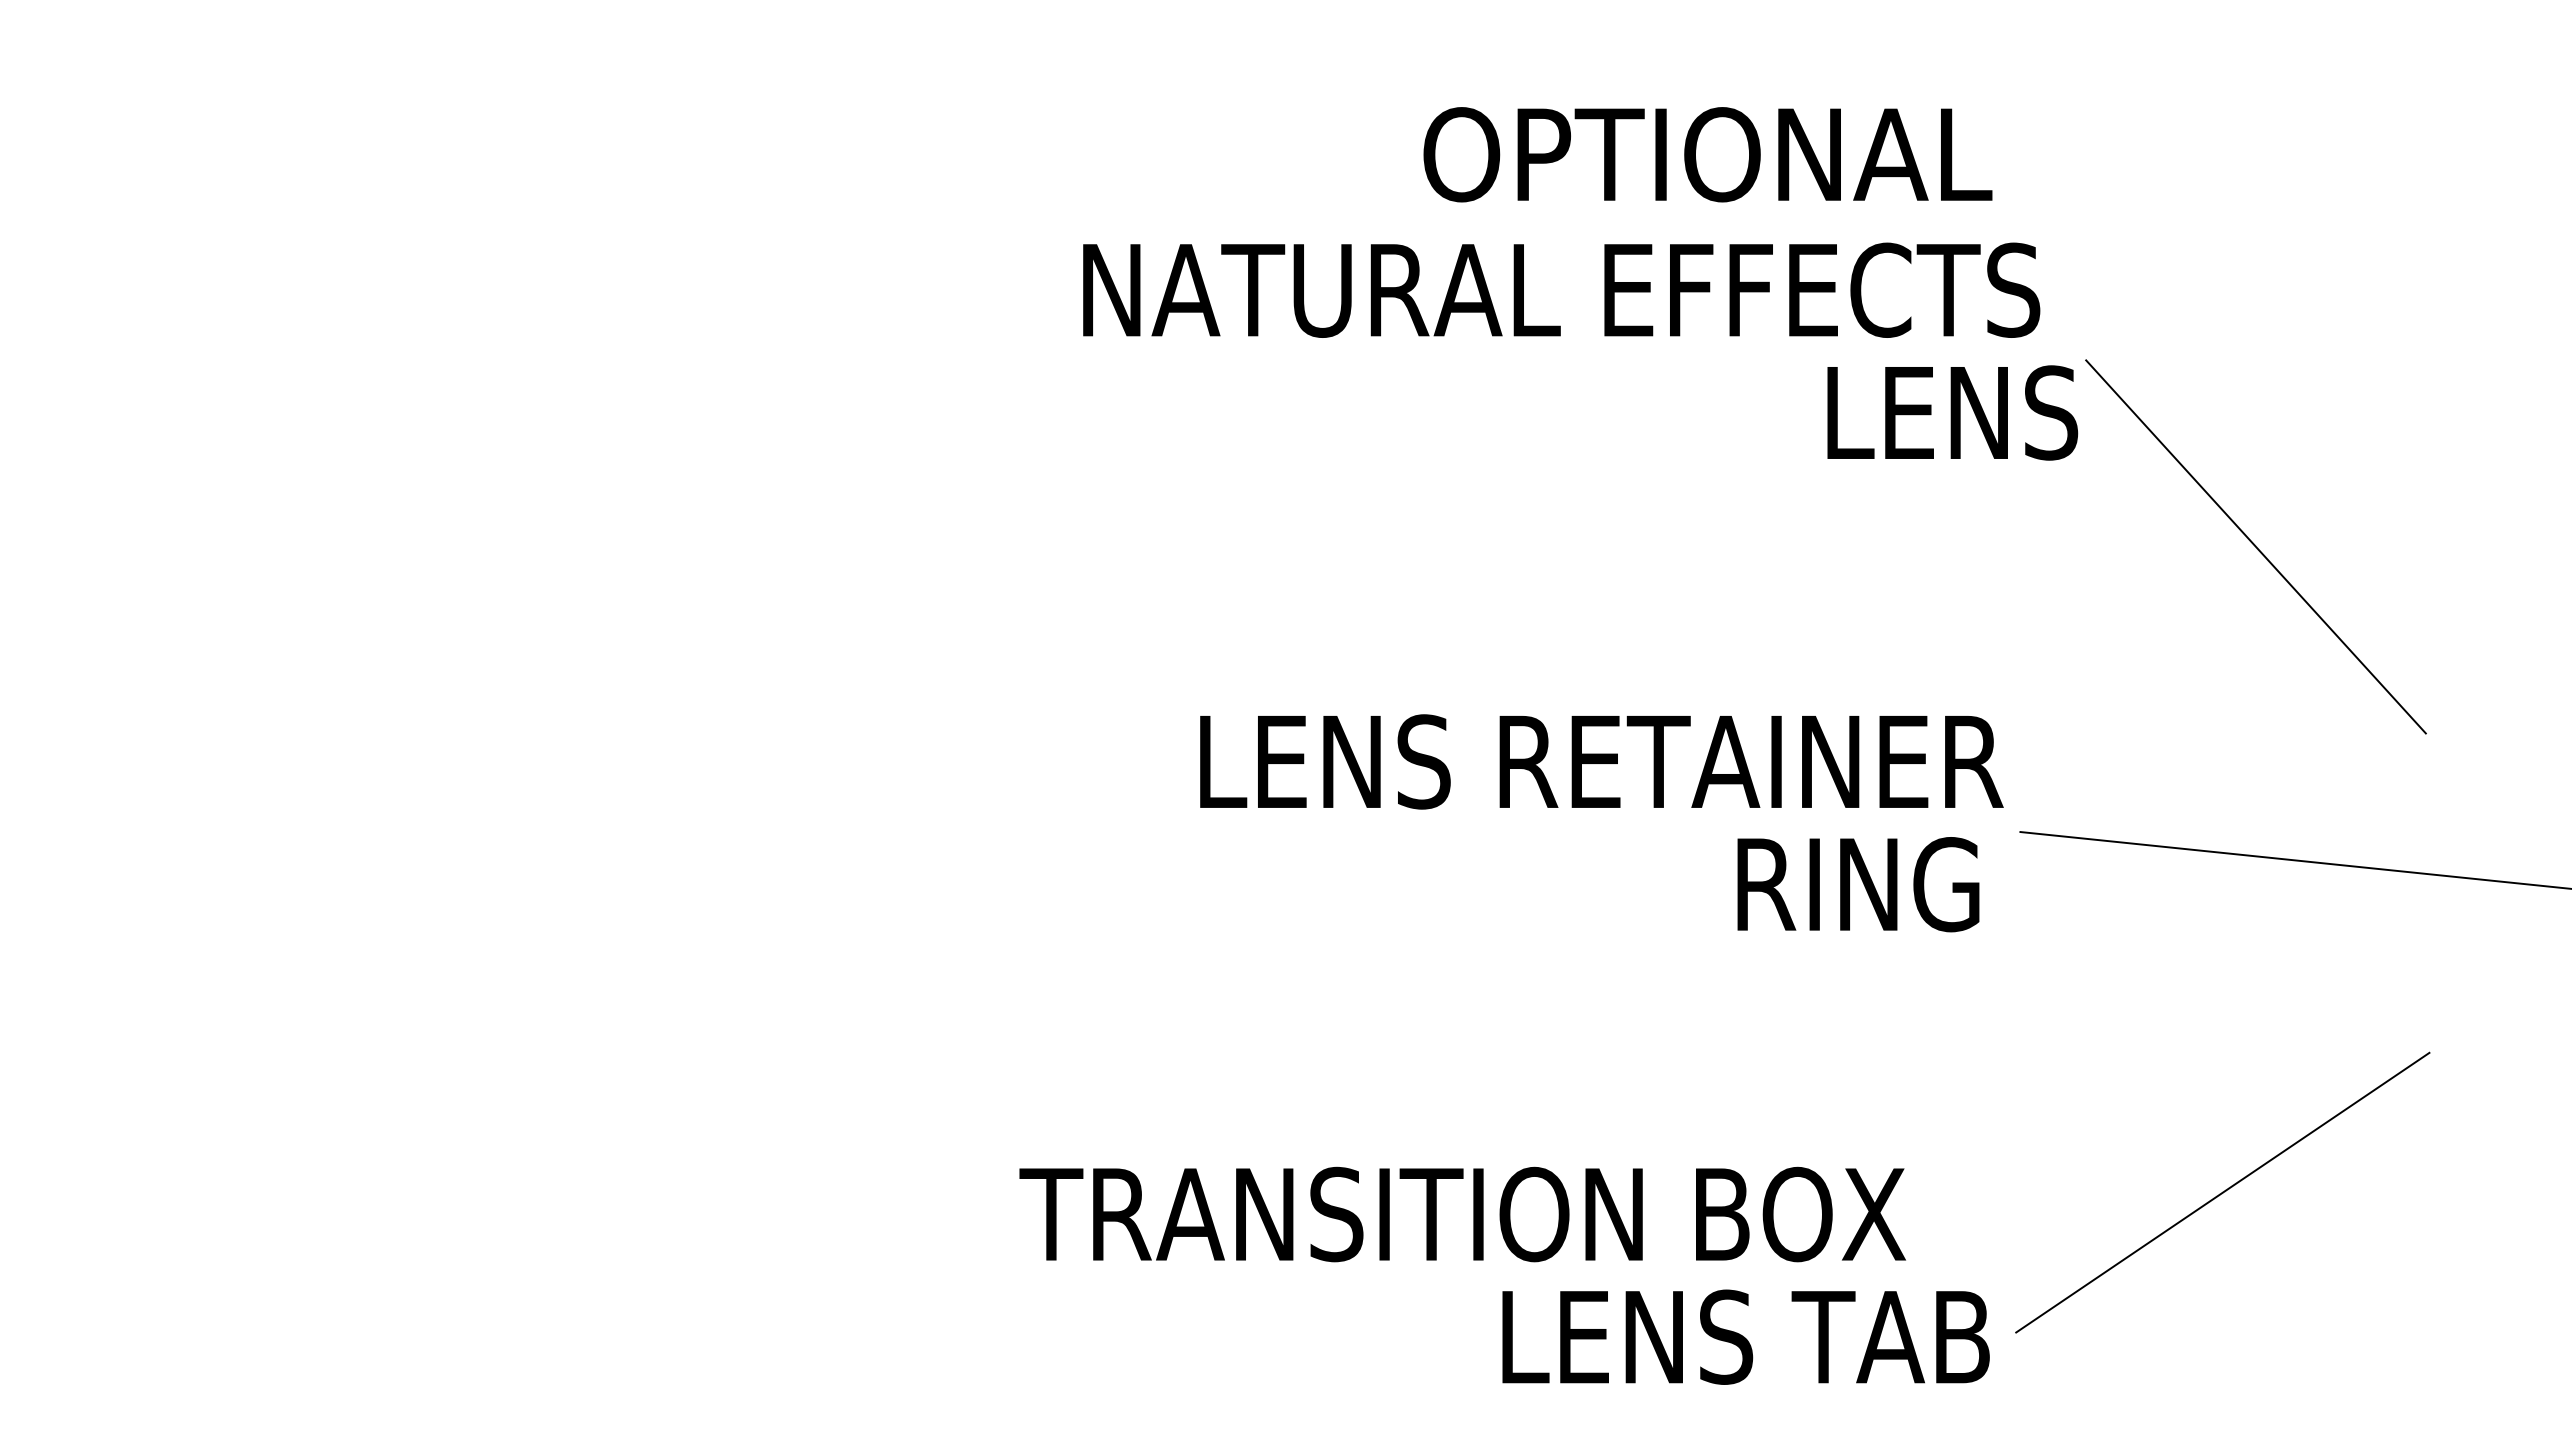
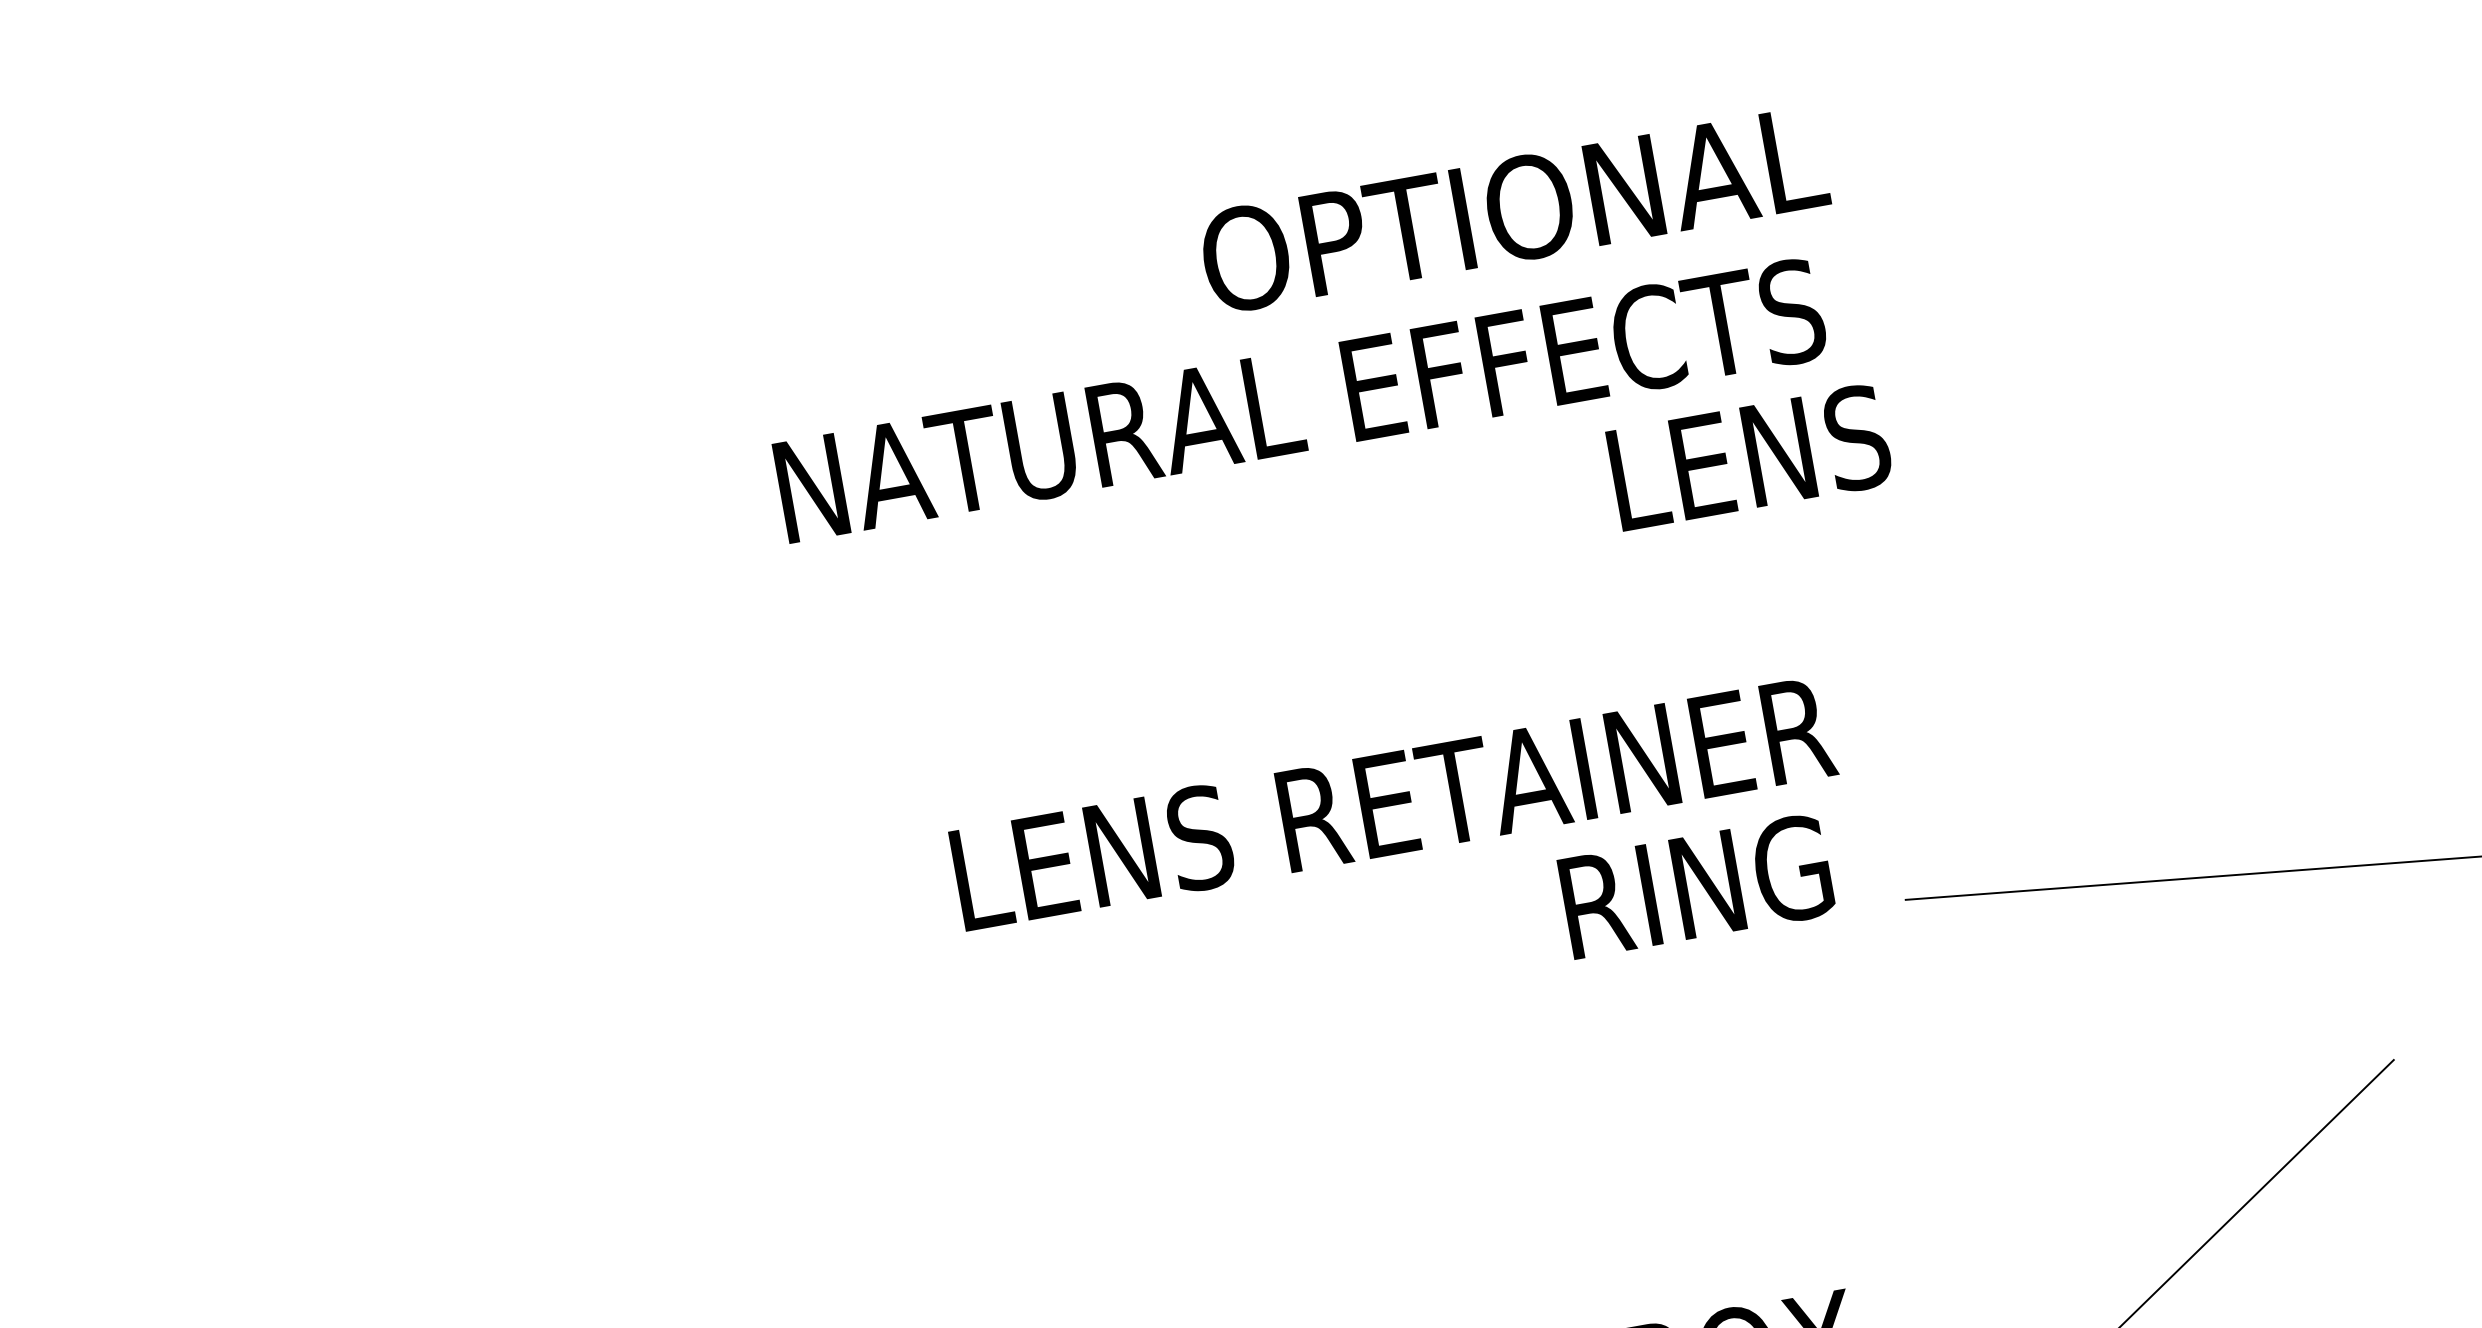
text: (1707, 154) -> (1513, 209), moved
line: (2255, 546) -> (2105, 543), removed
text: (1601, 823) -> (1405, 870), moved

